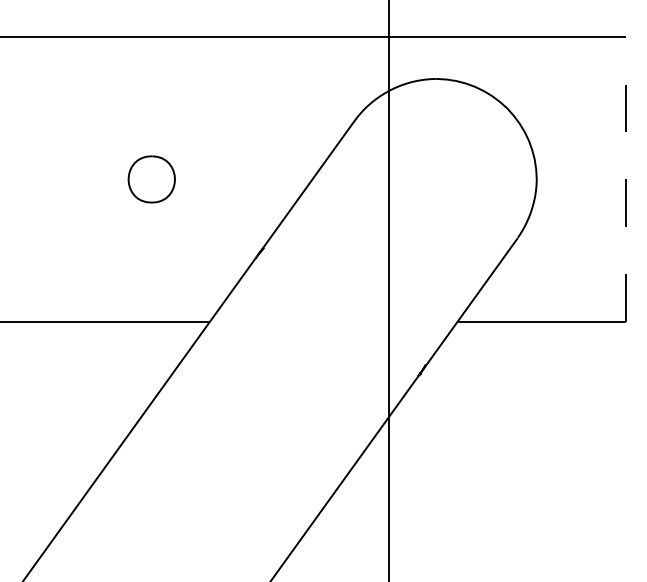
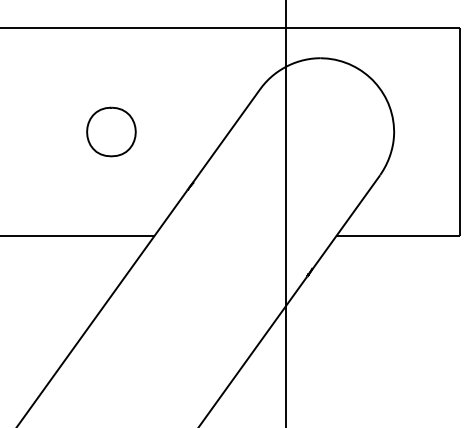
line: (625, 178) -> (459, 131), dashed -> solid
part: (151, 179) -> (111, 132), size x1.43

